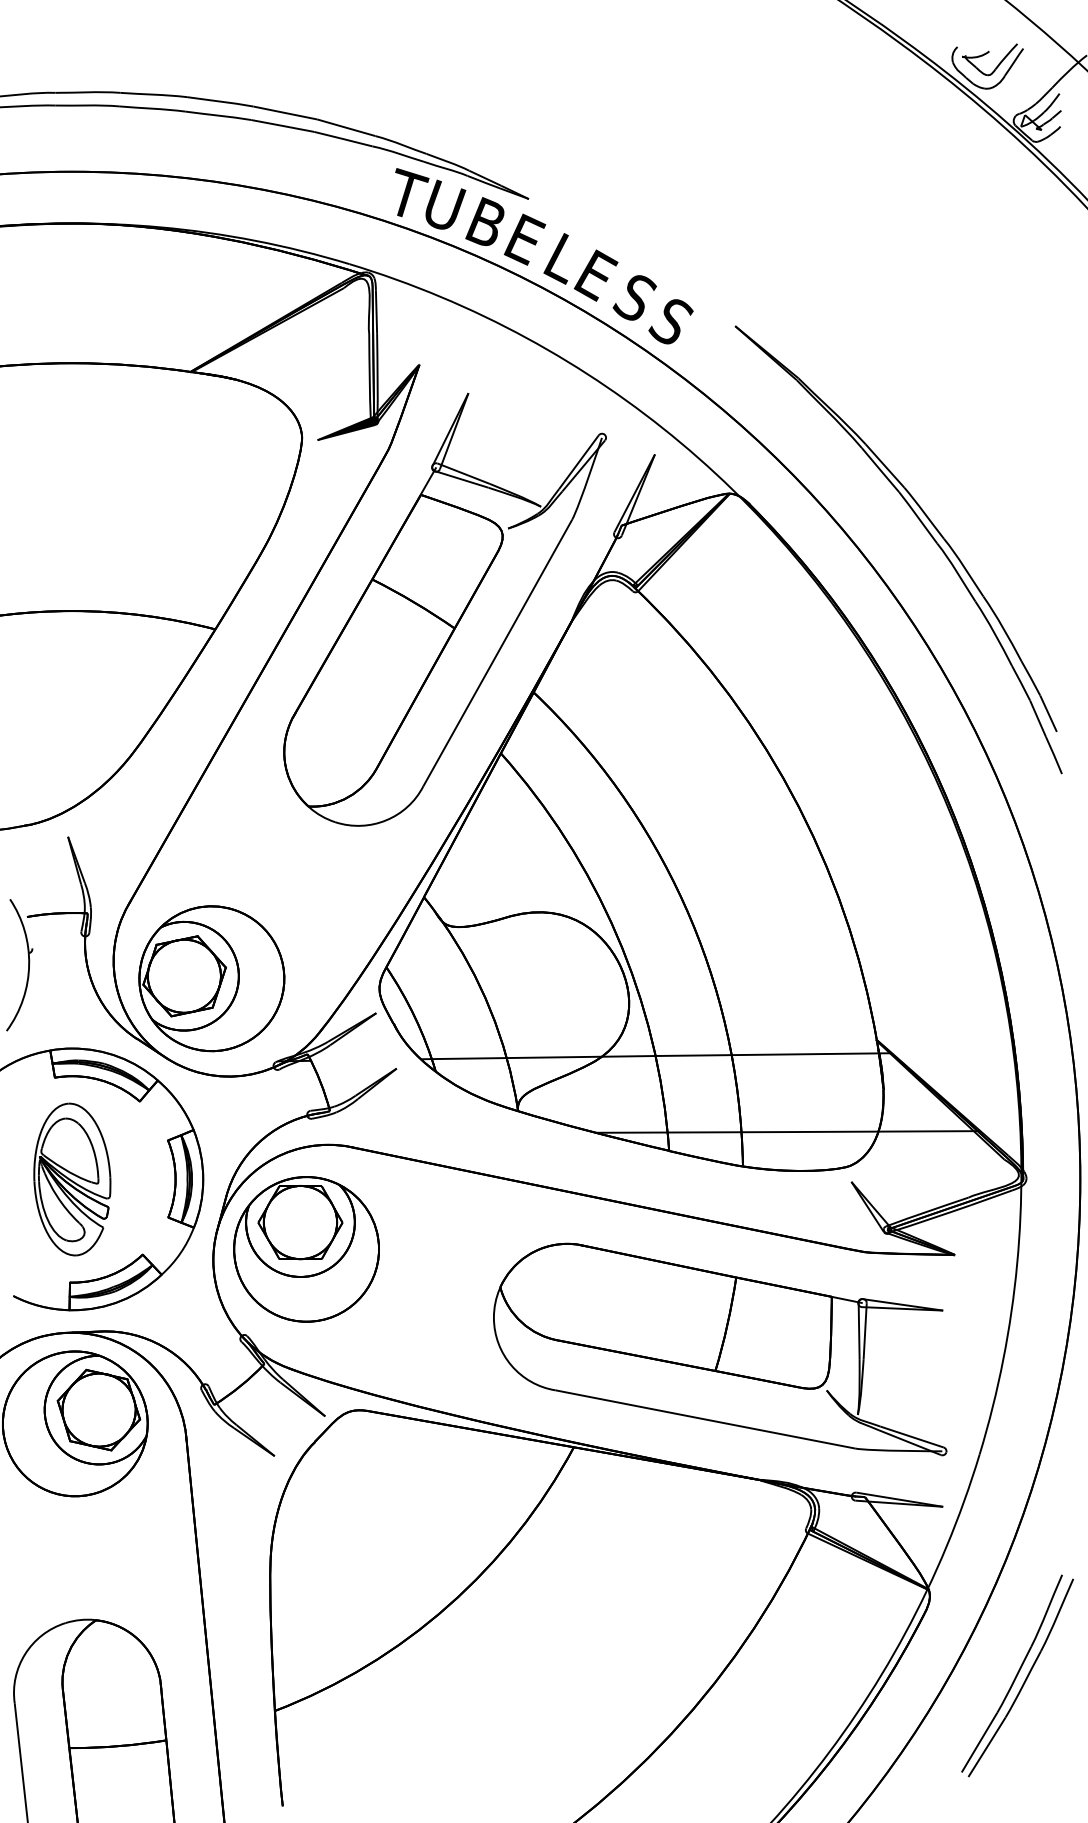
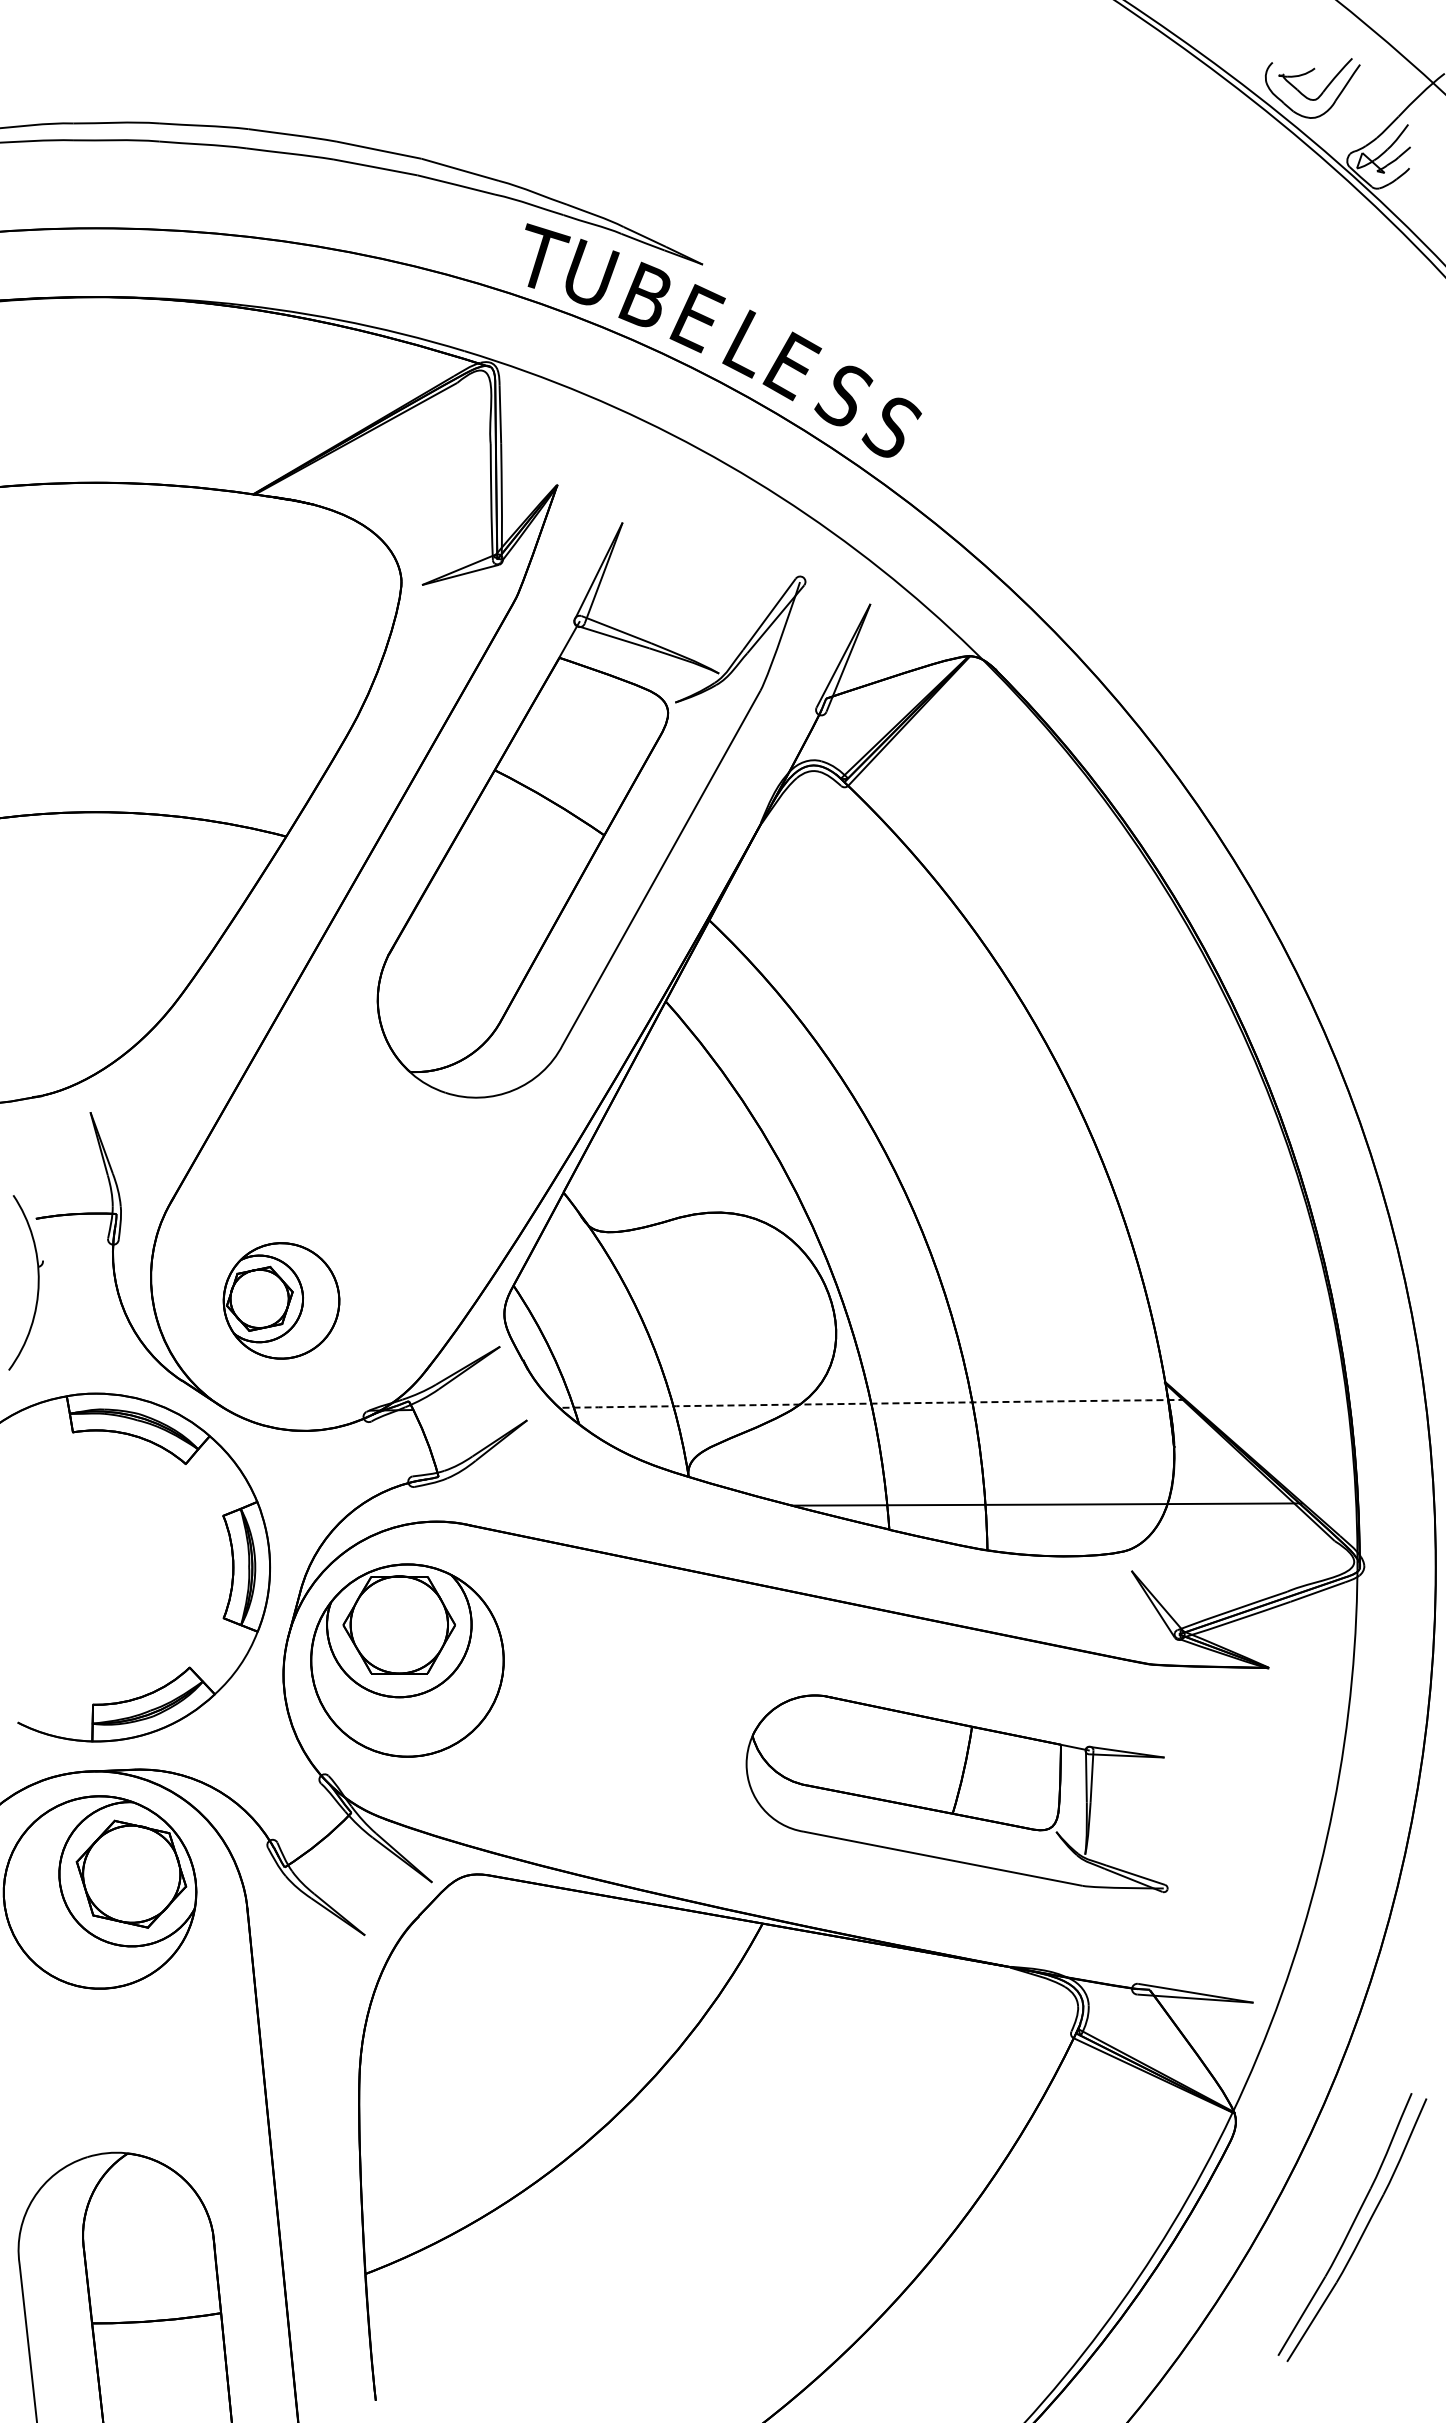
fill: (347, 428) -> (462, 569), removed
part: (925, 528) -> (1229, 702), removed
part: (211, 978) -> (281, 1300), size x0.6
arc: (656, 1055) -> (872, 1403), solid -> dashed
part: (71, 1179) -> (95, 1567), removed
part: (719, 1349) -> (956, 1793), size x0.7

